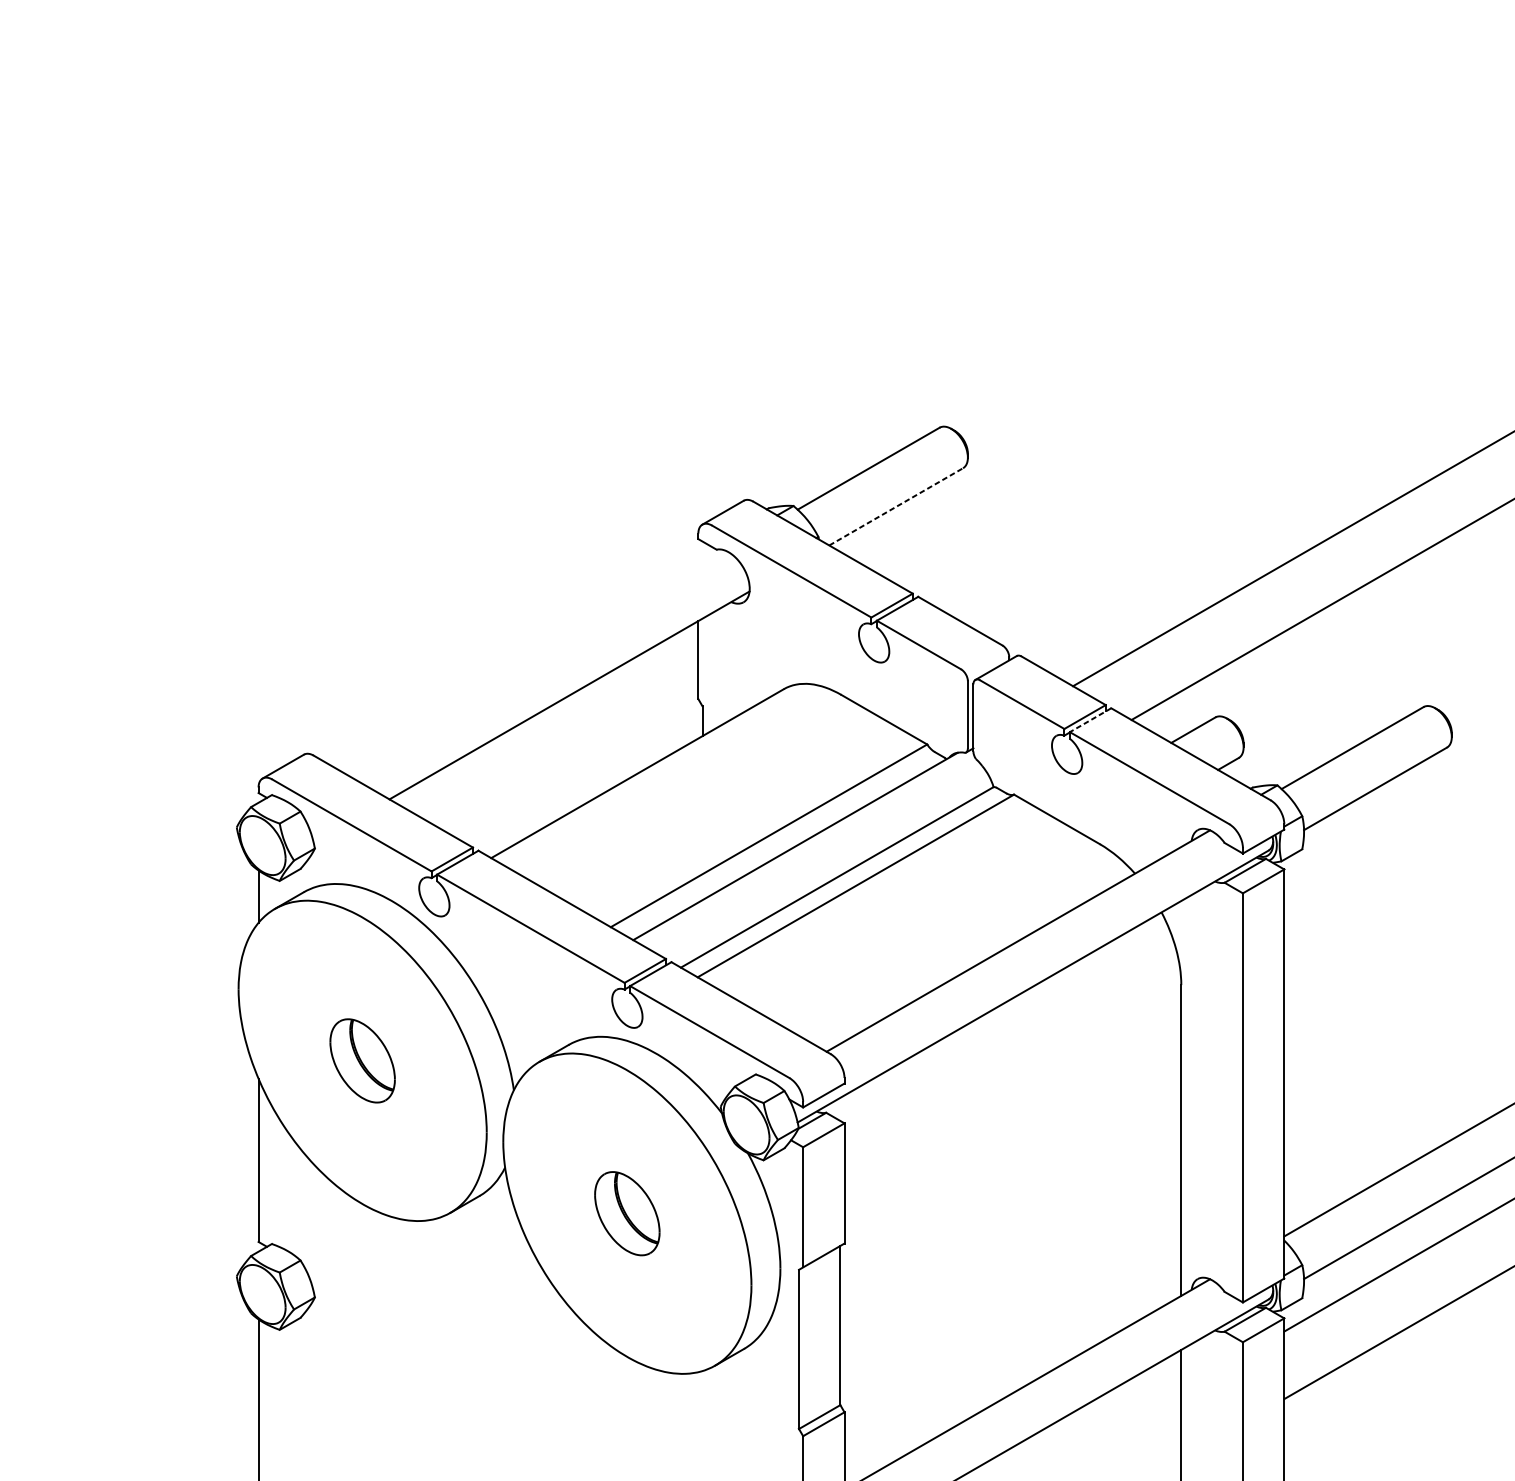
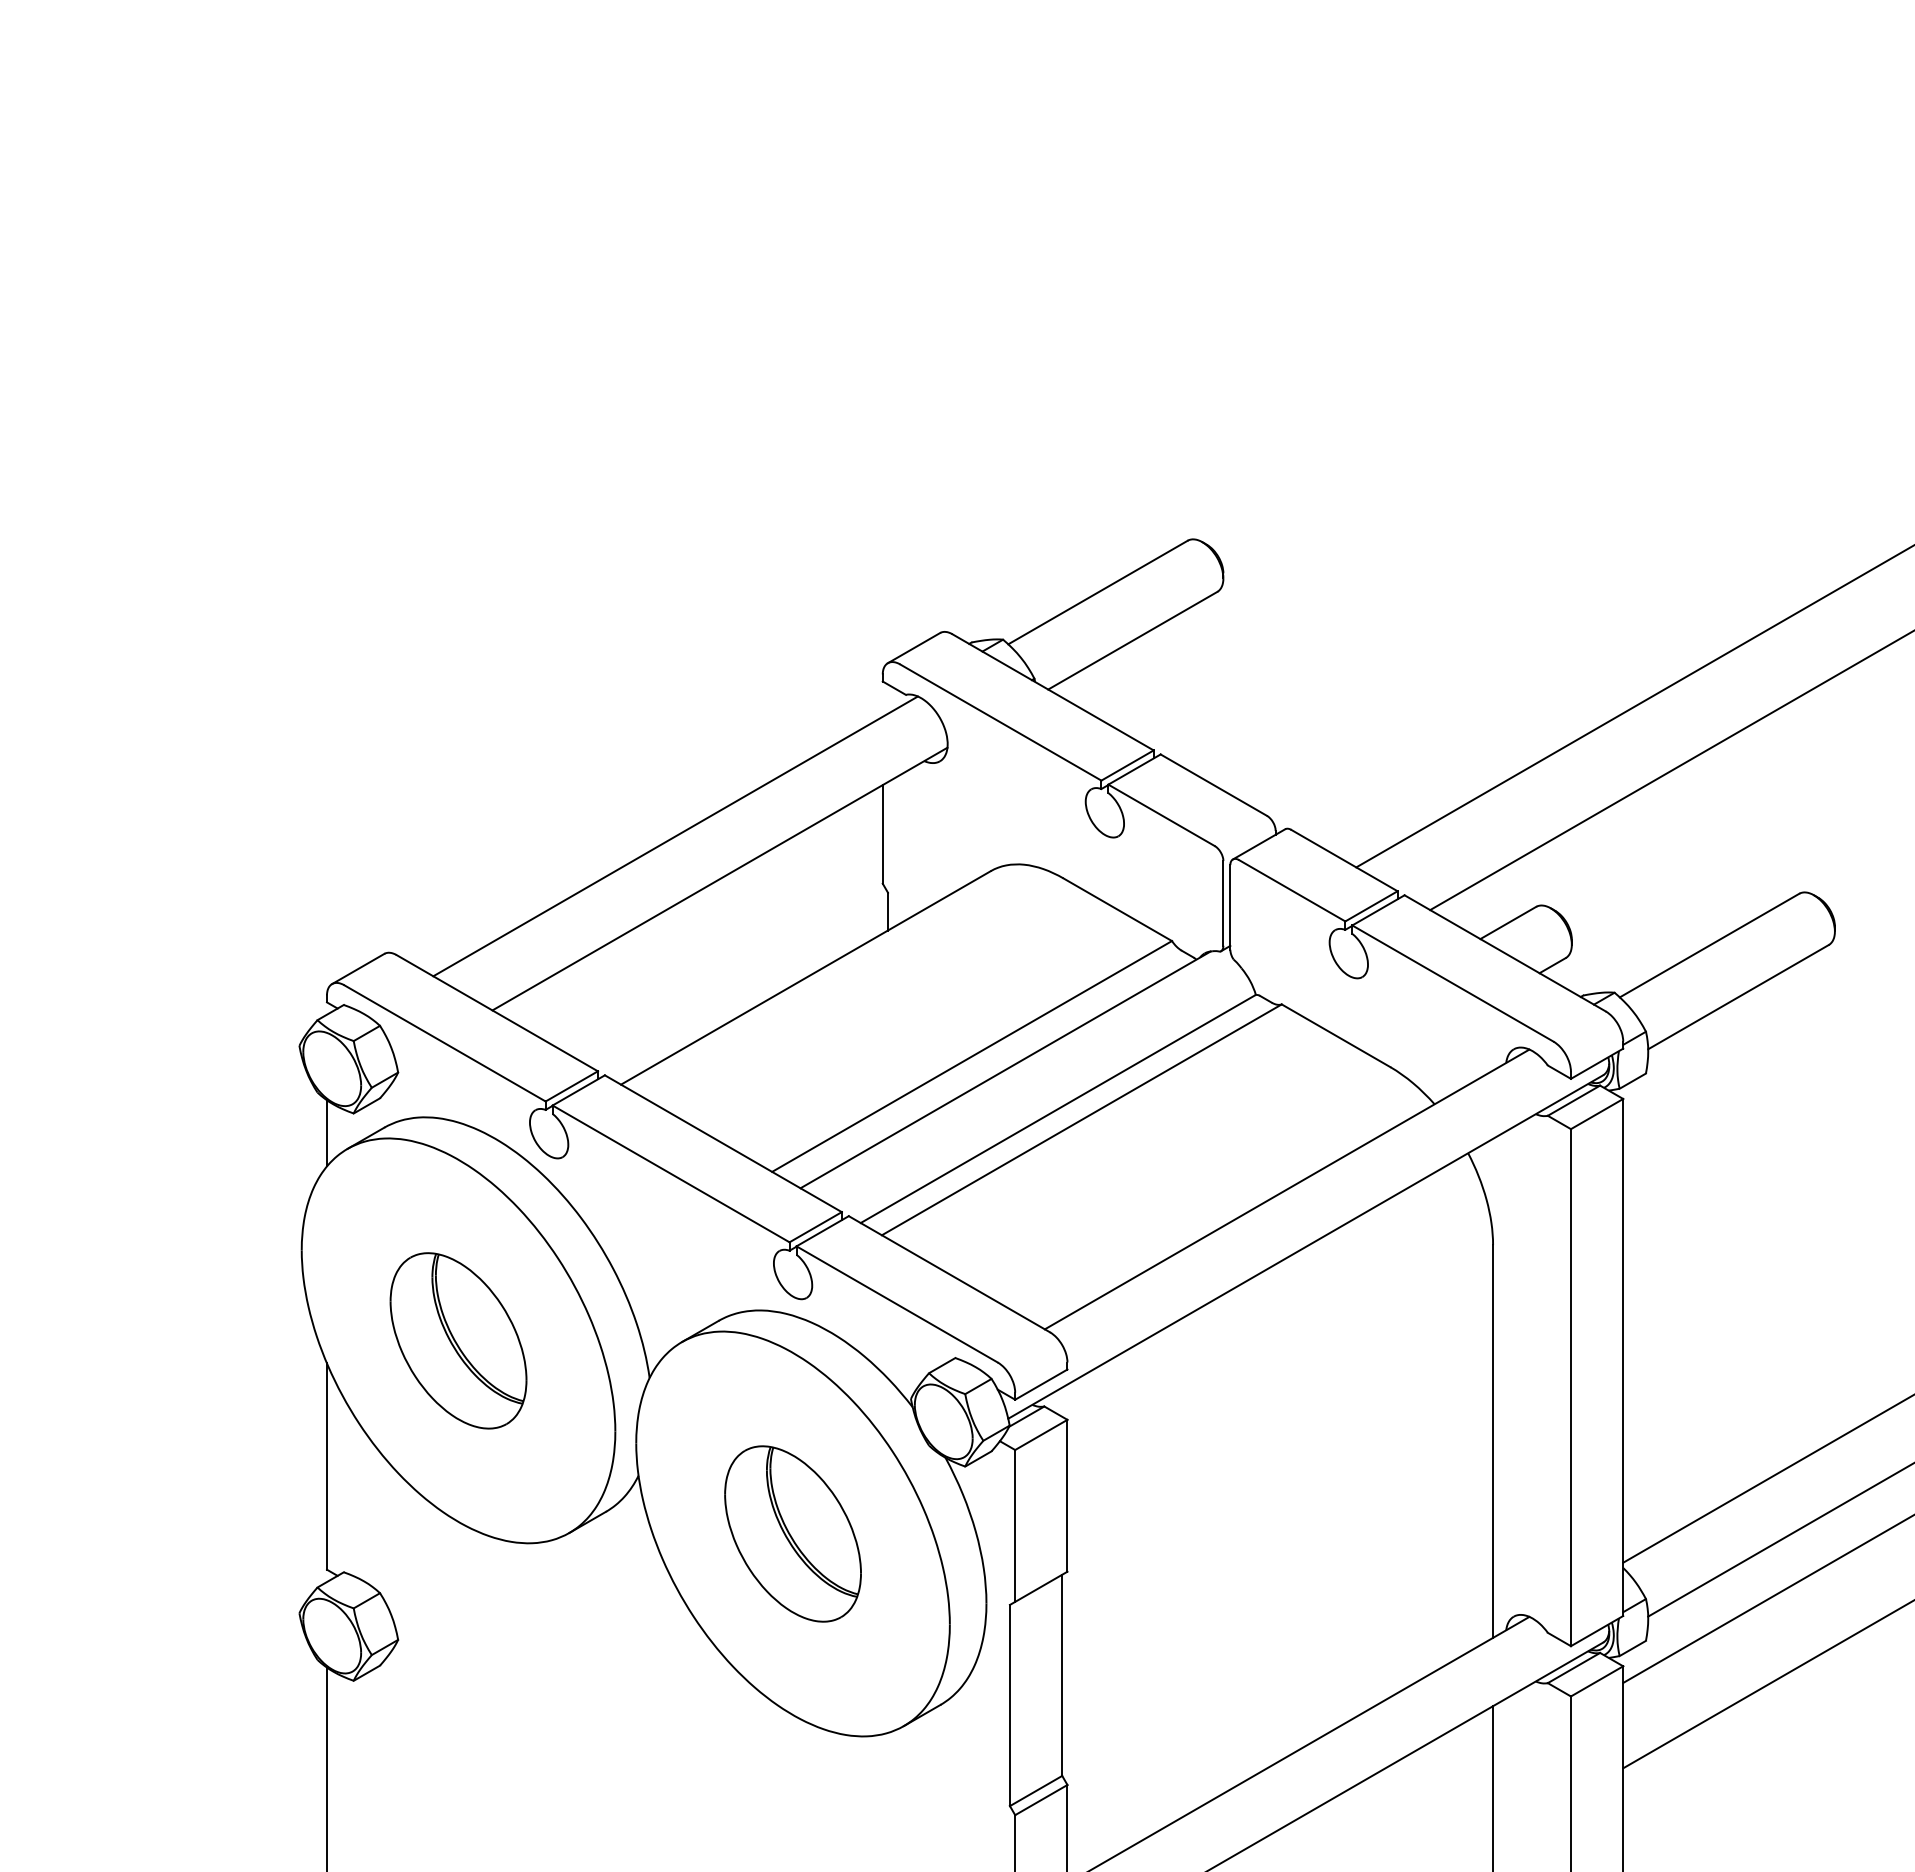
line: (895, 506) -> (1132, 640), dashed -> solid
line: (534, 661) -> (675, 836), added
line: (1090, 720) -> (1378, 910), dashed -> solid
part: (362, 1060) -> (458, 1340), size x1.67
part: (626, 1213) -> (792, 1533), size x1.67

